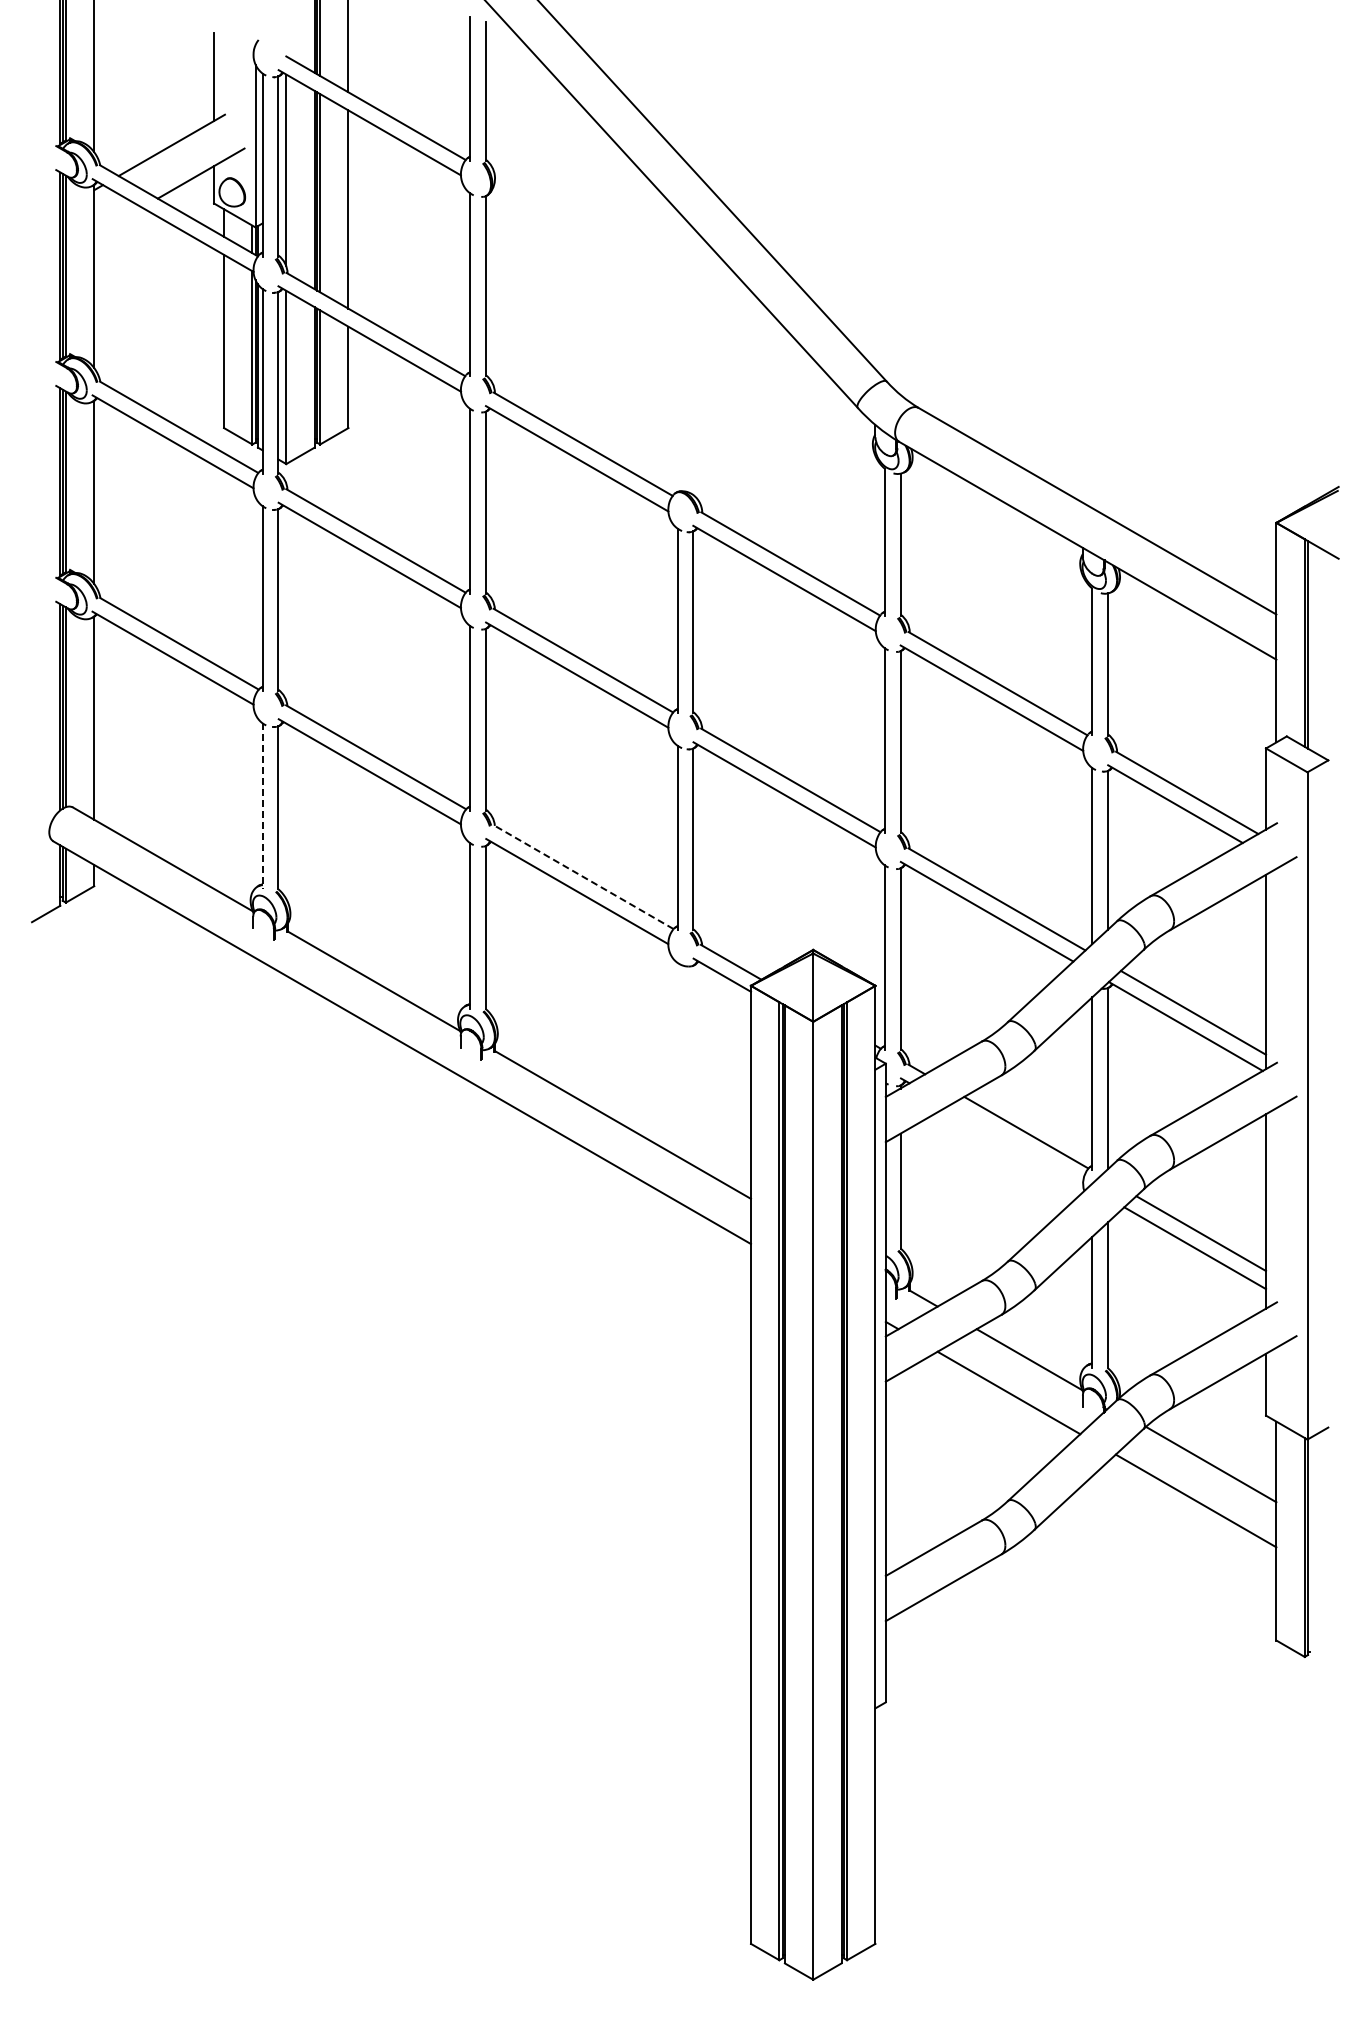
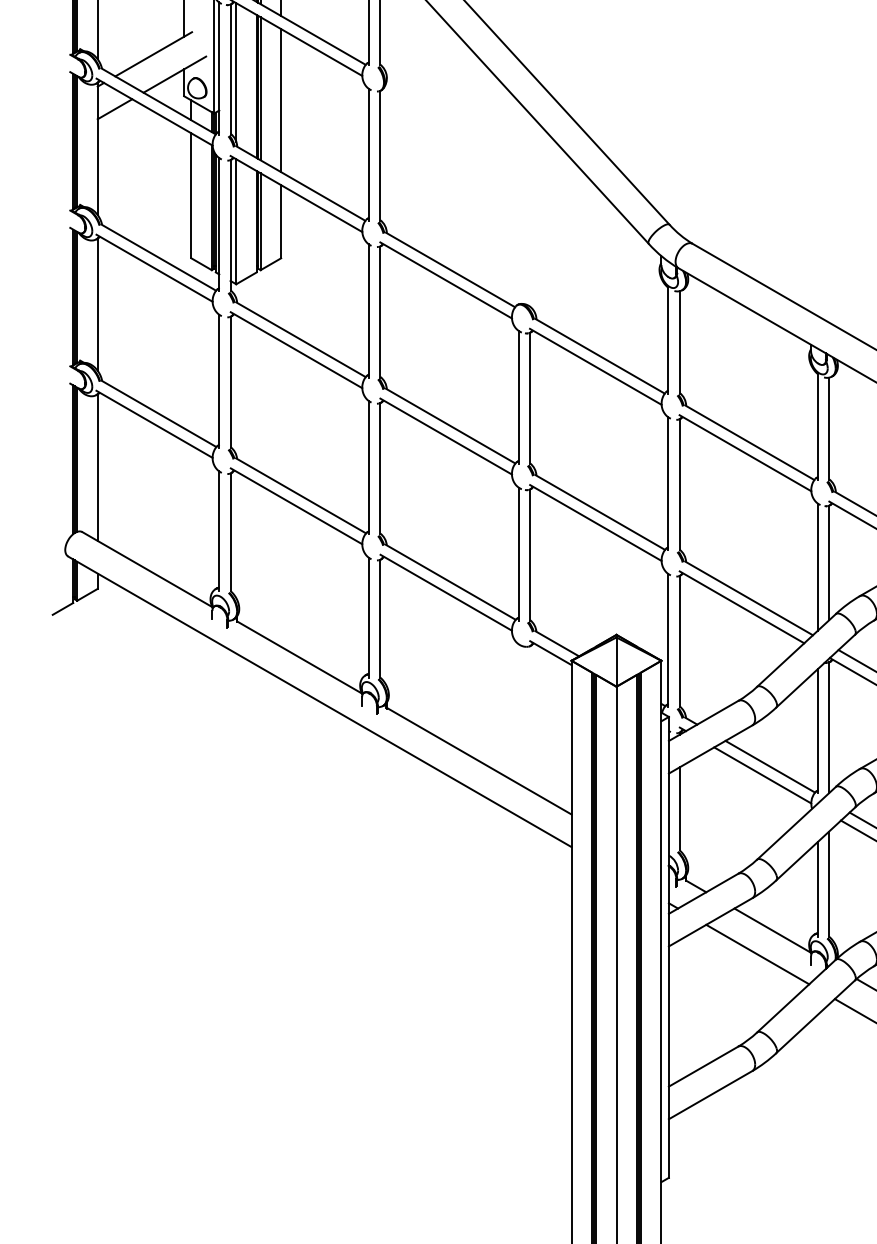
line: (118, 221) -> (115, 109), added
line: (262, 806) -> (219, 531), dashed -> solid
line: (583, 877) -> (450, 582), dashed -> solid
line: (1015, 1144) -> (762, 775), added

